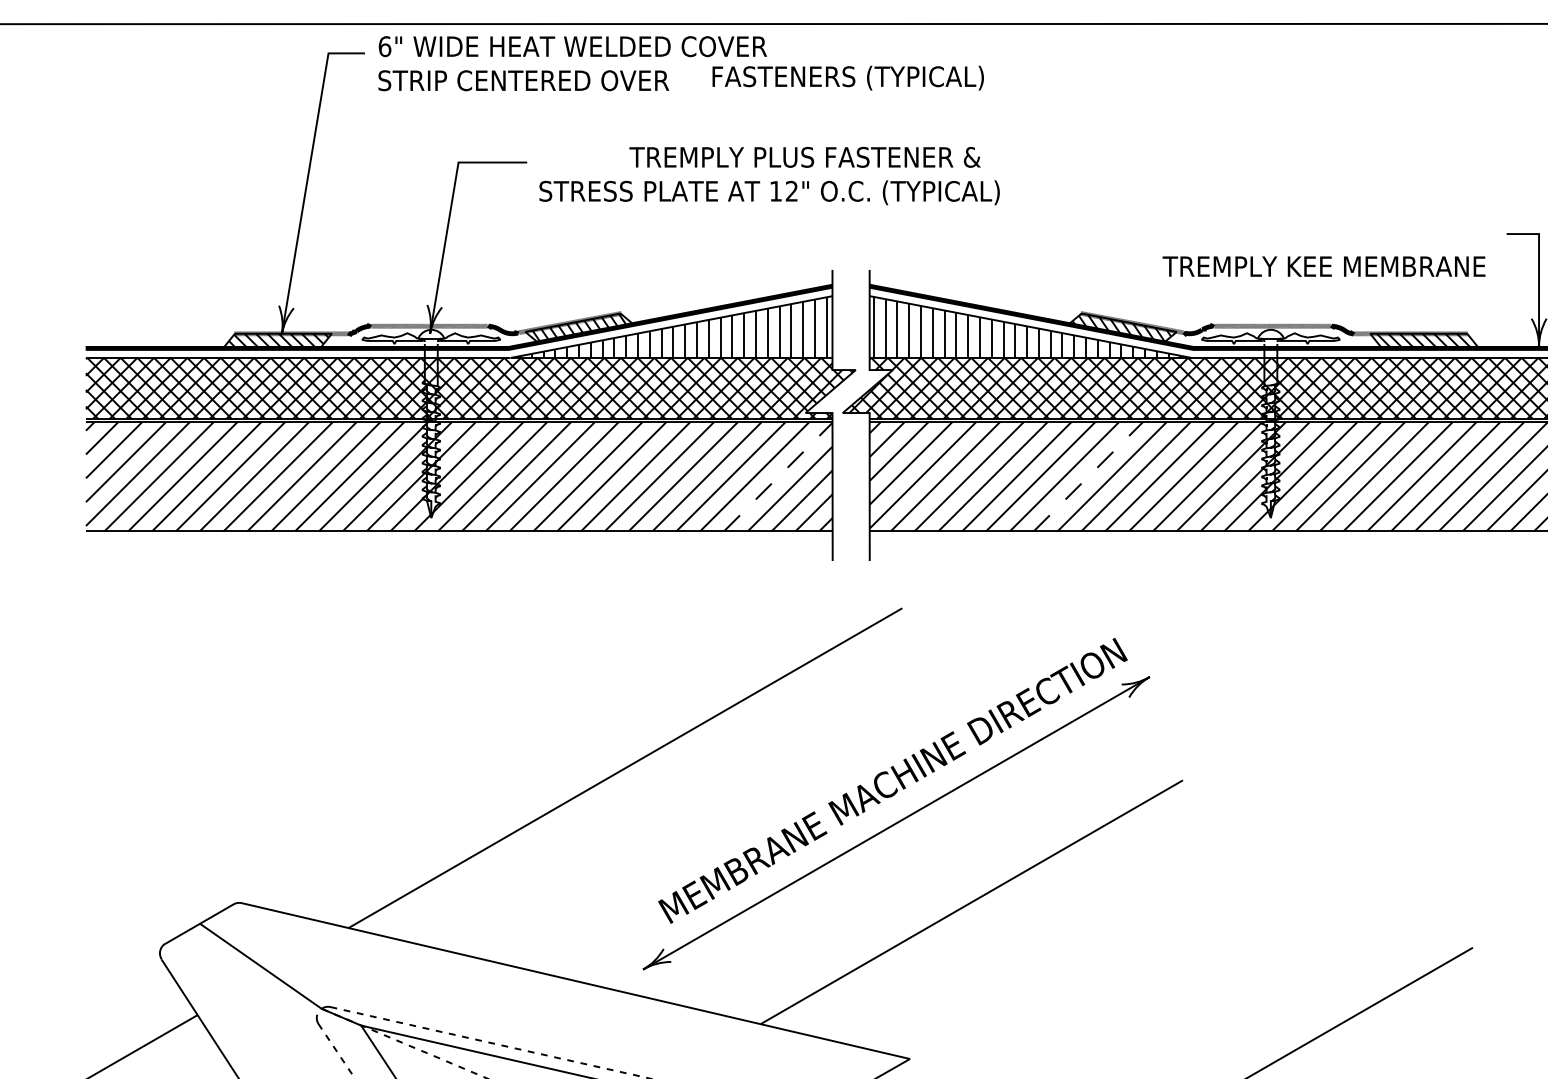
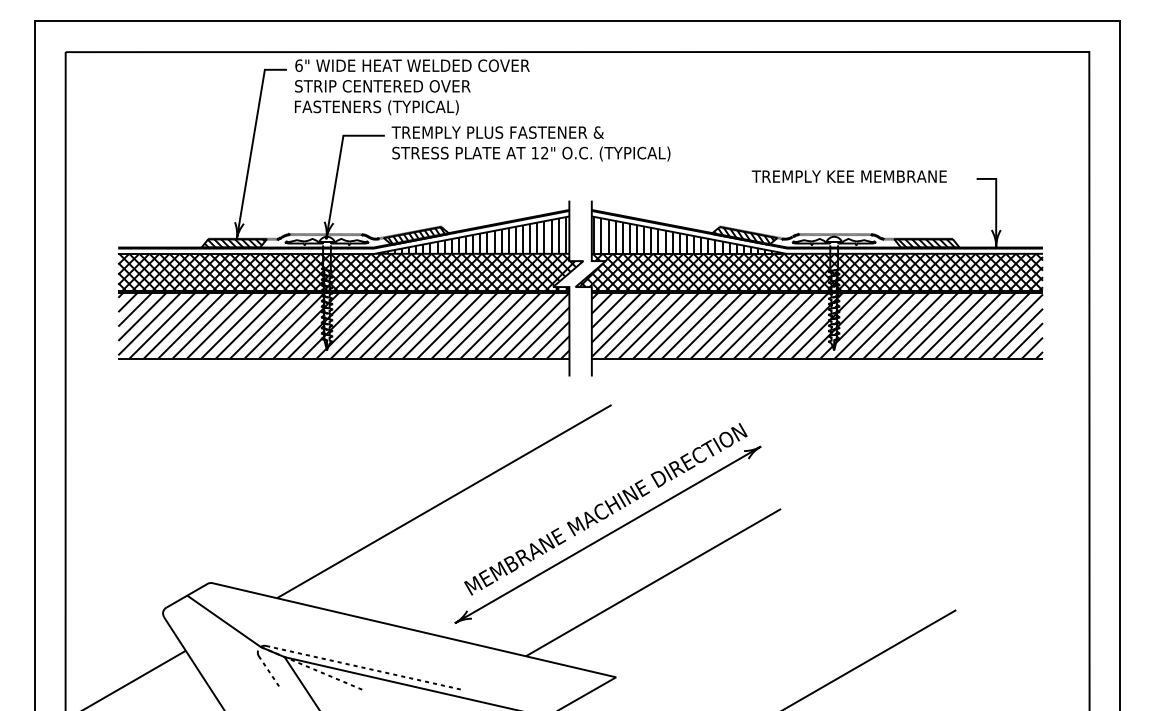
text: (847, 77) -> (376, 107), moved
text: (804, 157) -> (497, 132), moved
text: (1322, 266) -> (848, 176), moved
line: (778, 476) -> (536, 325), dashed -> solid
line: (1087, 476) -> (723, 325), dashed -> solid

